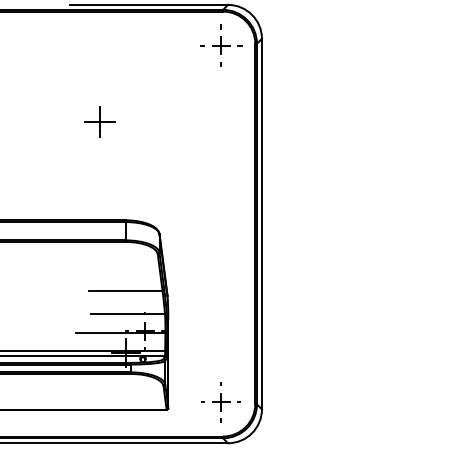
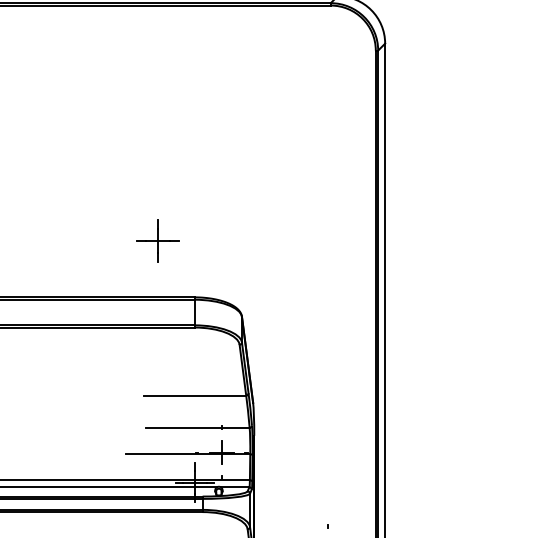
part: (221, 45) -> (328, 52), removed
part: (99, 121) -> (158, 240), moved

